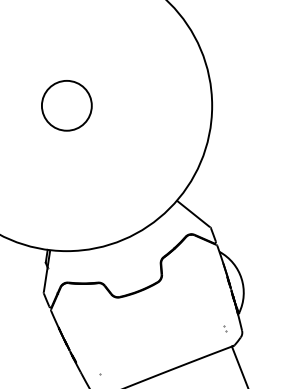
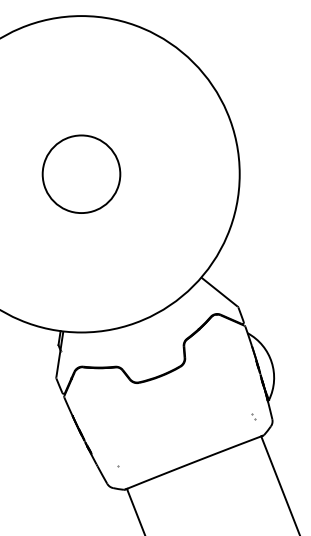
circle: (66, 105) -> (81, 173), size x1.43

